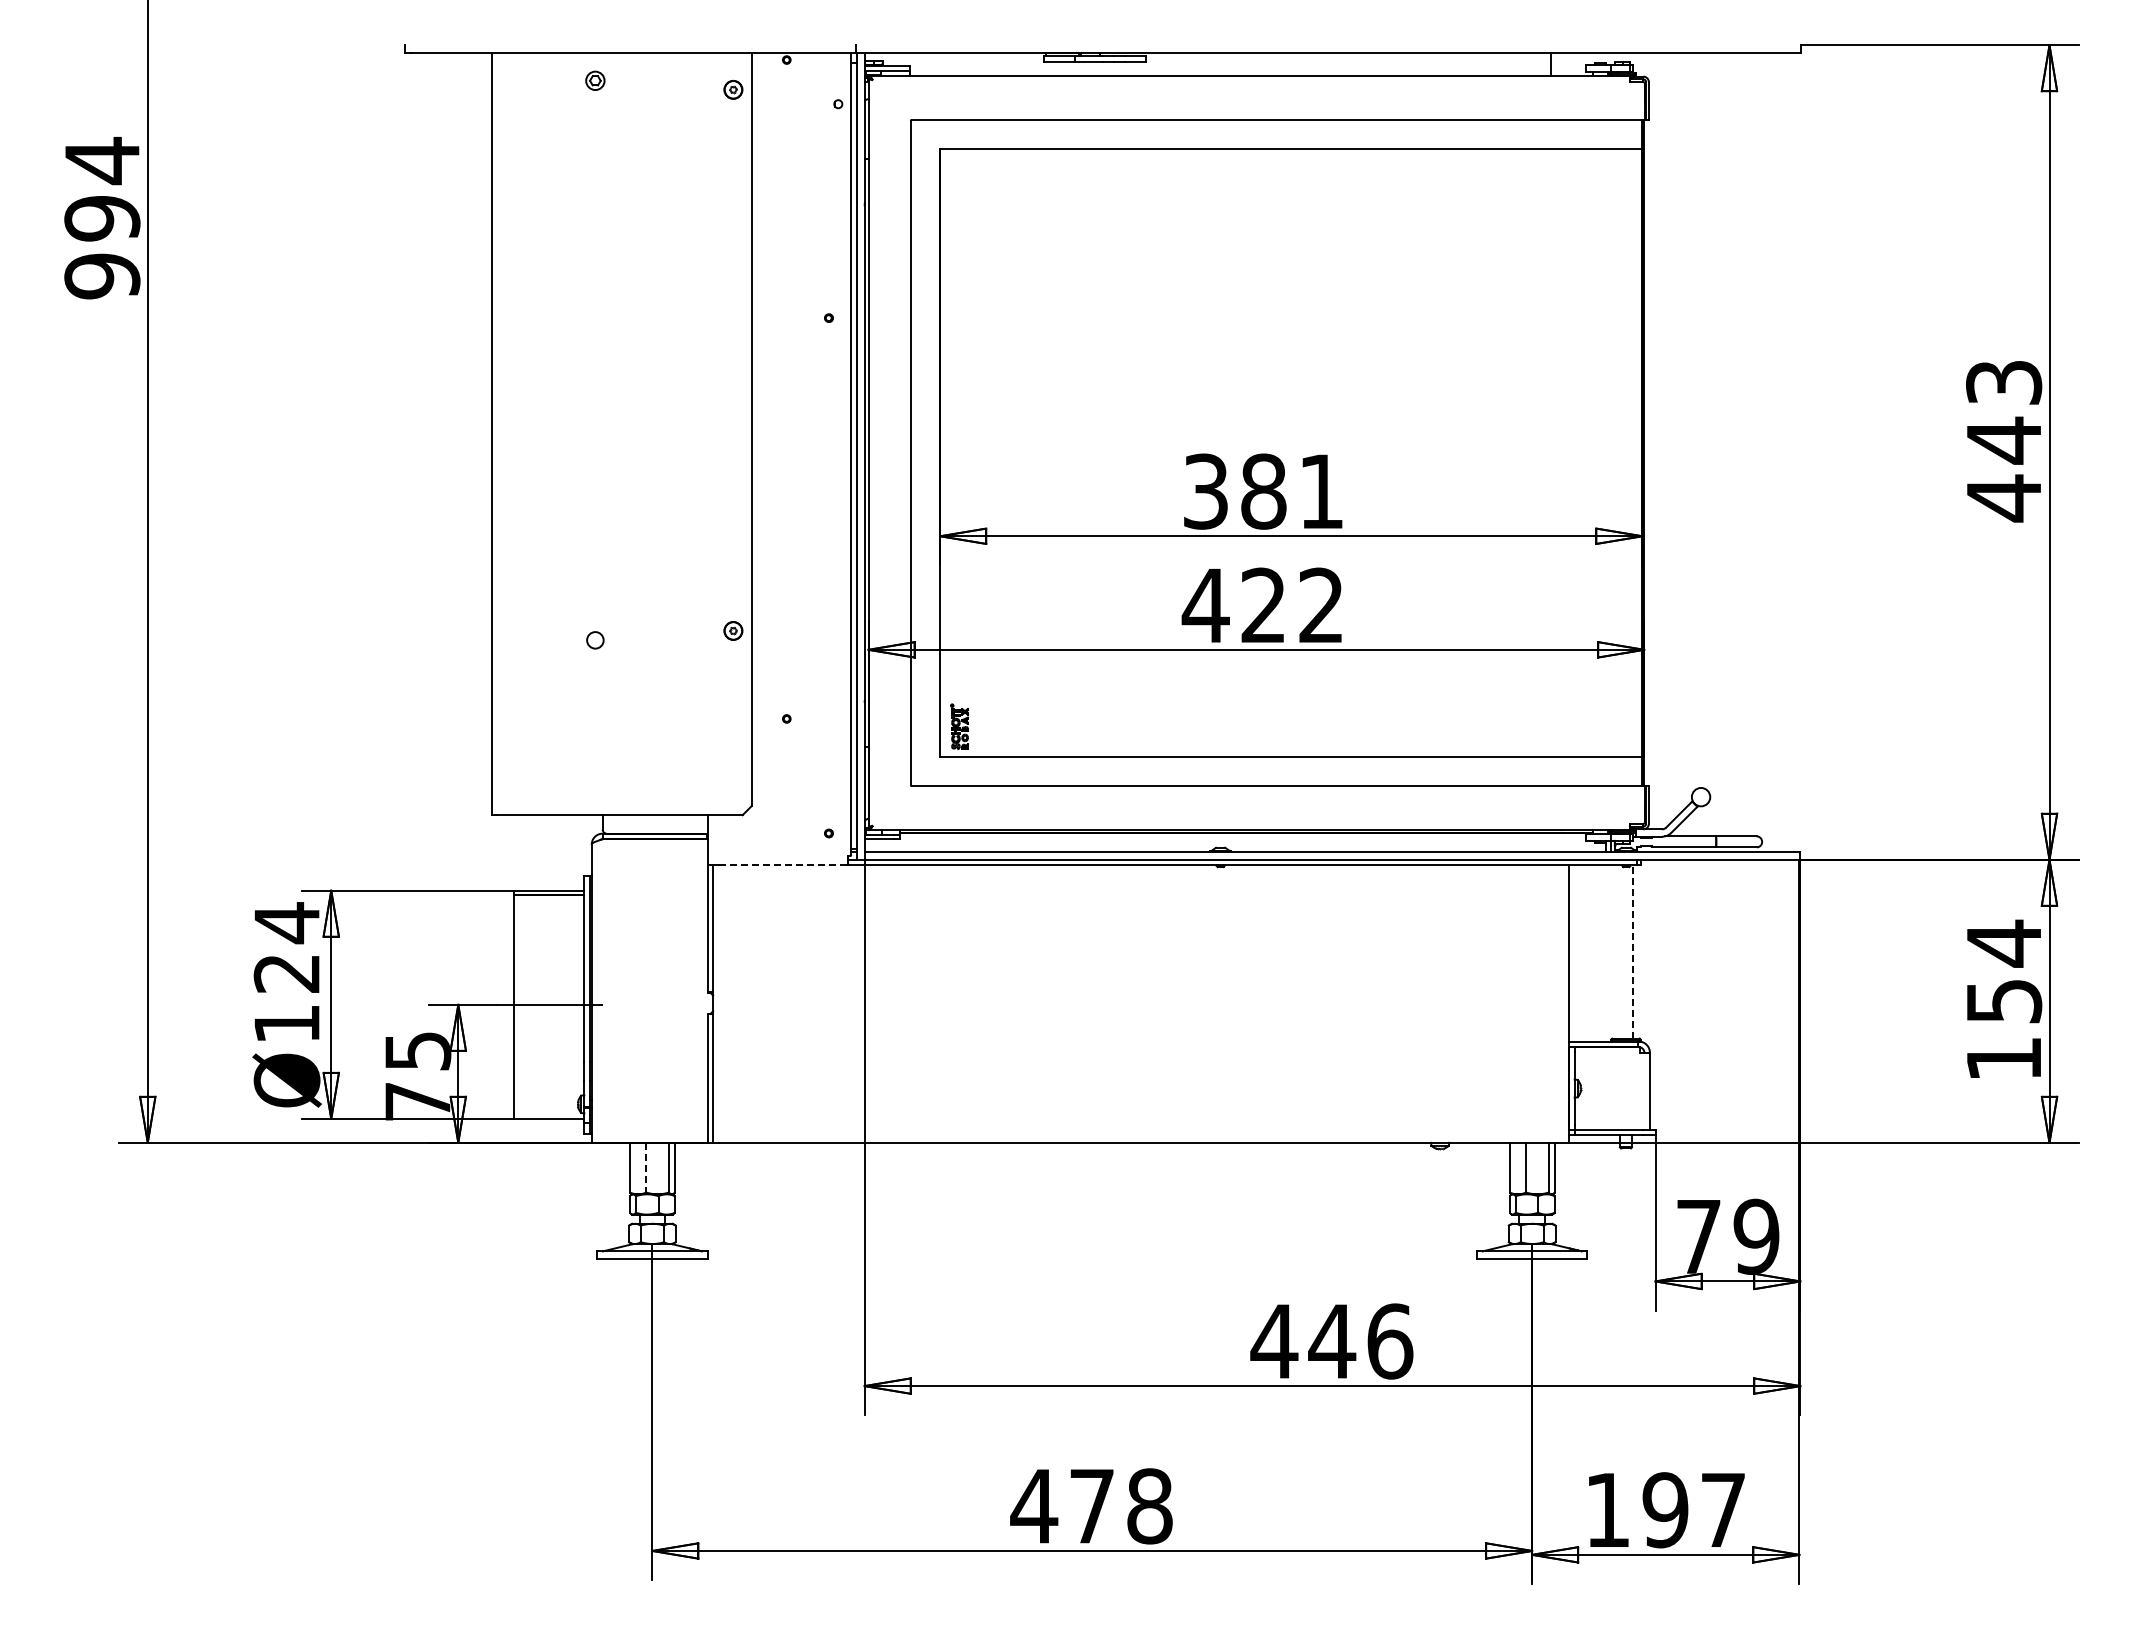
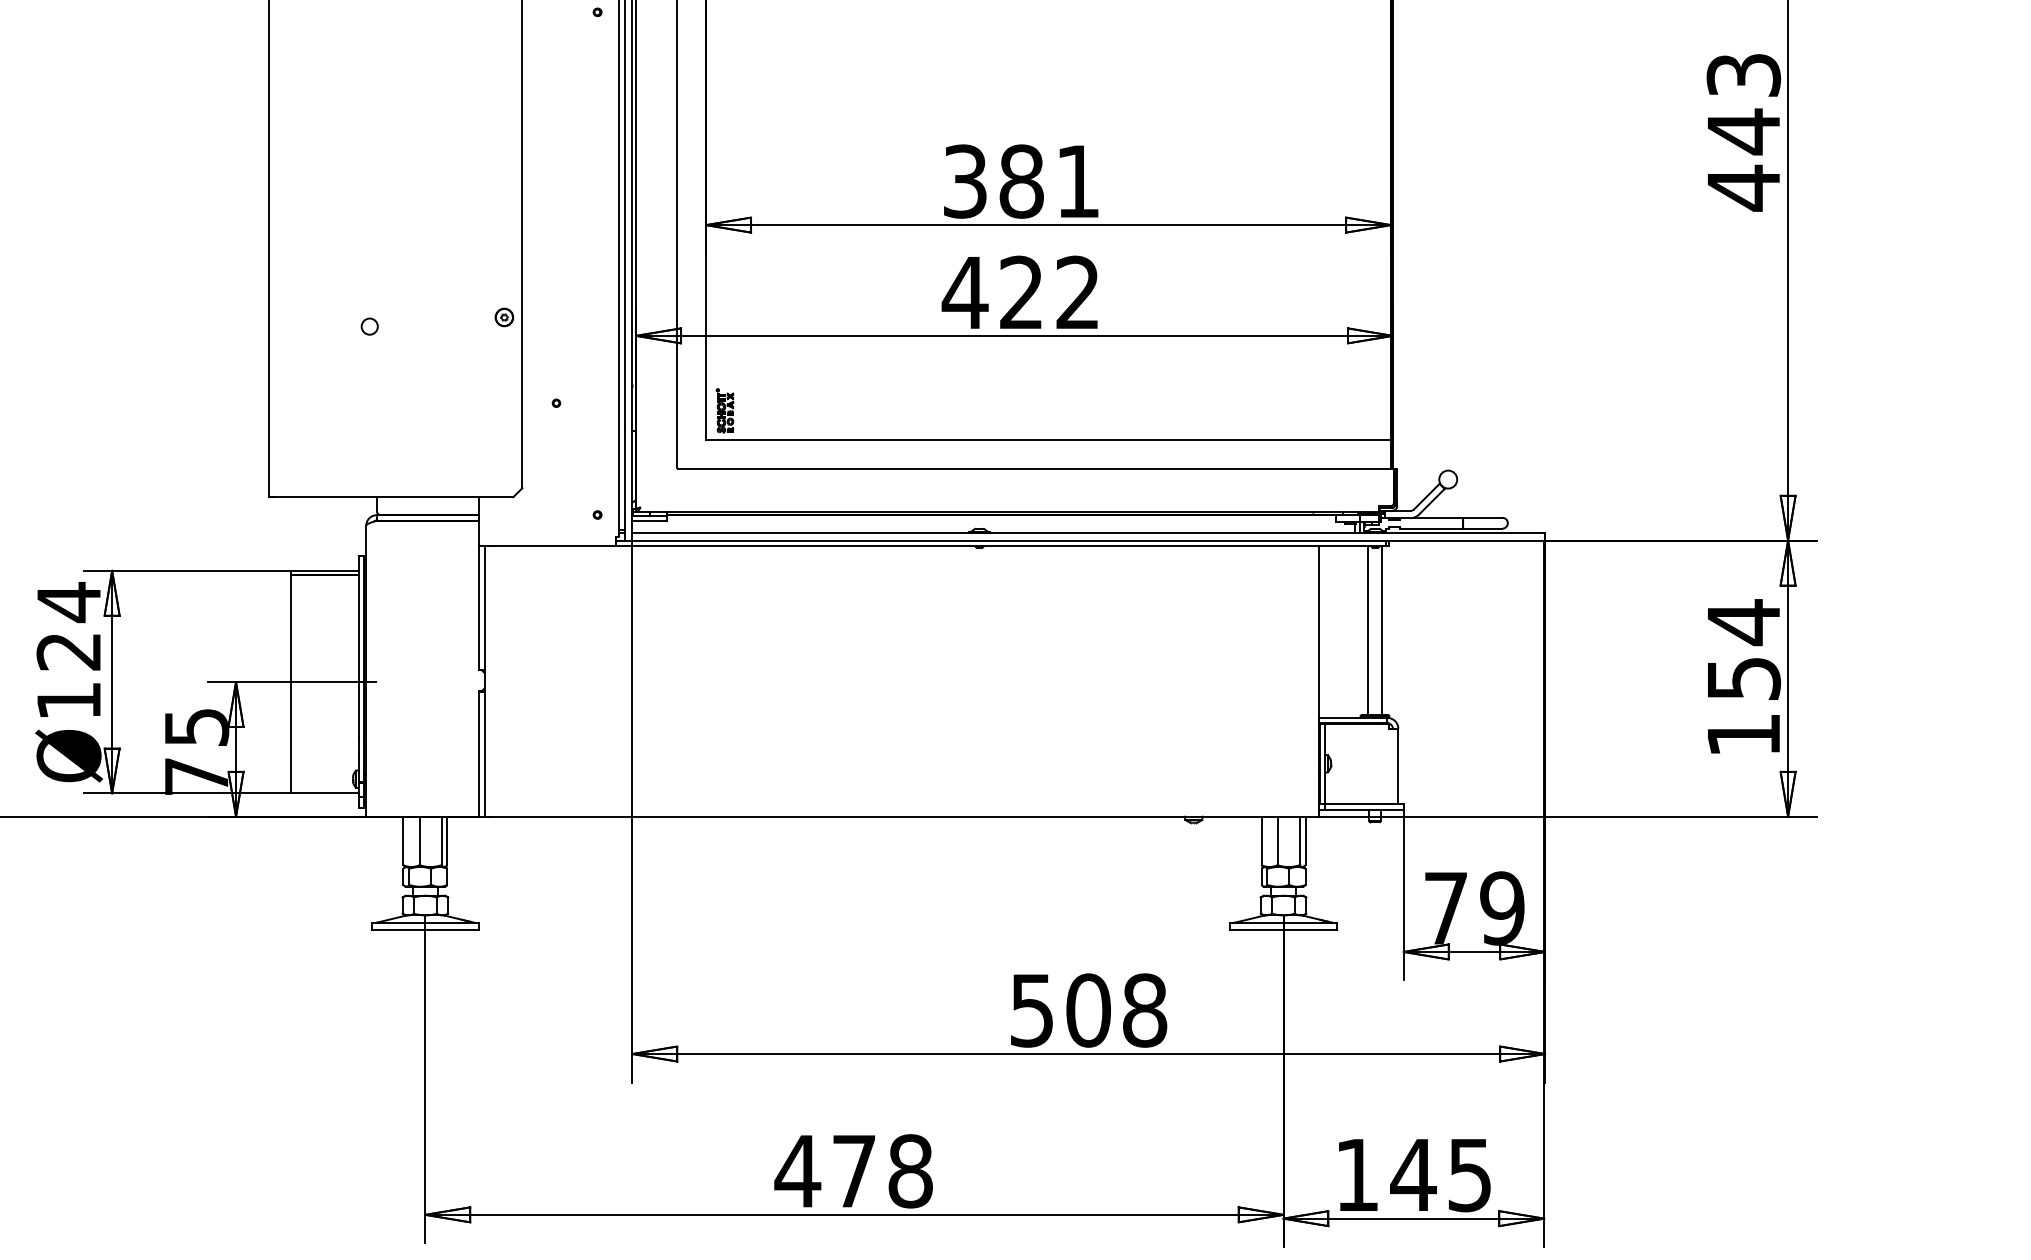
line: (783, 865) -> (553, 546), dashed -> solid
line: (1618, 951) -> (1367, 630), added
line: (1633, 951) -> (1382, 630), dashed -> solid
line: (646, 1167) -> (419, 840), dashed -> solid
text: (1331, 1341) -> (1087, 1010), 446 -> 508
text: (1692, 1510) -> (1439, 1175), 197 -> 145

